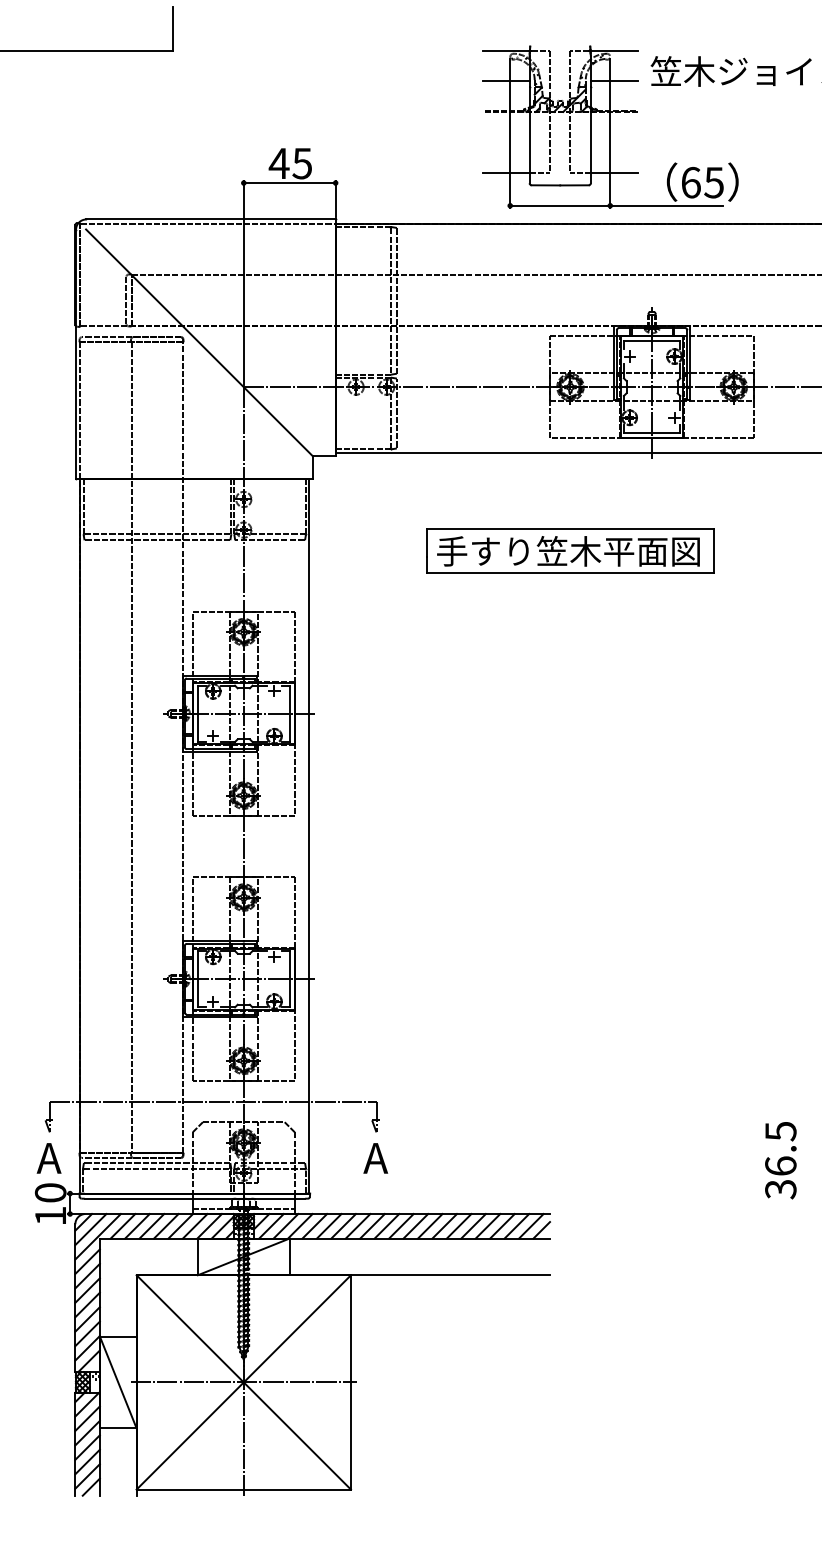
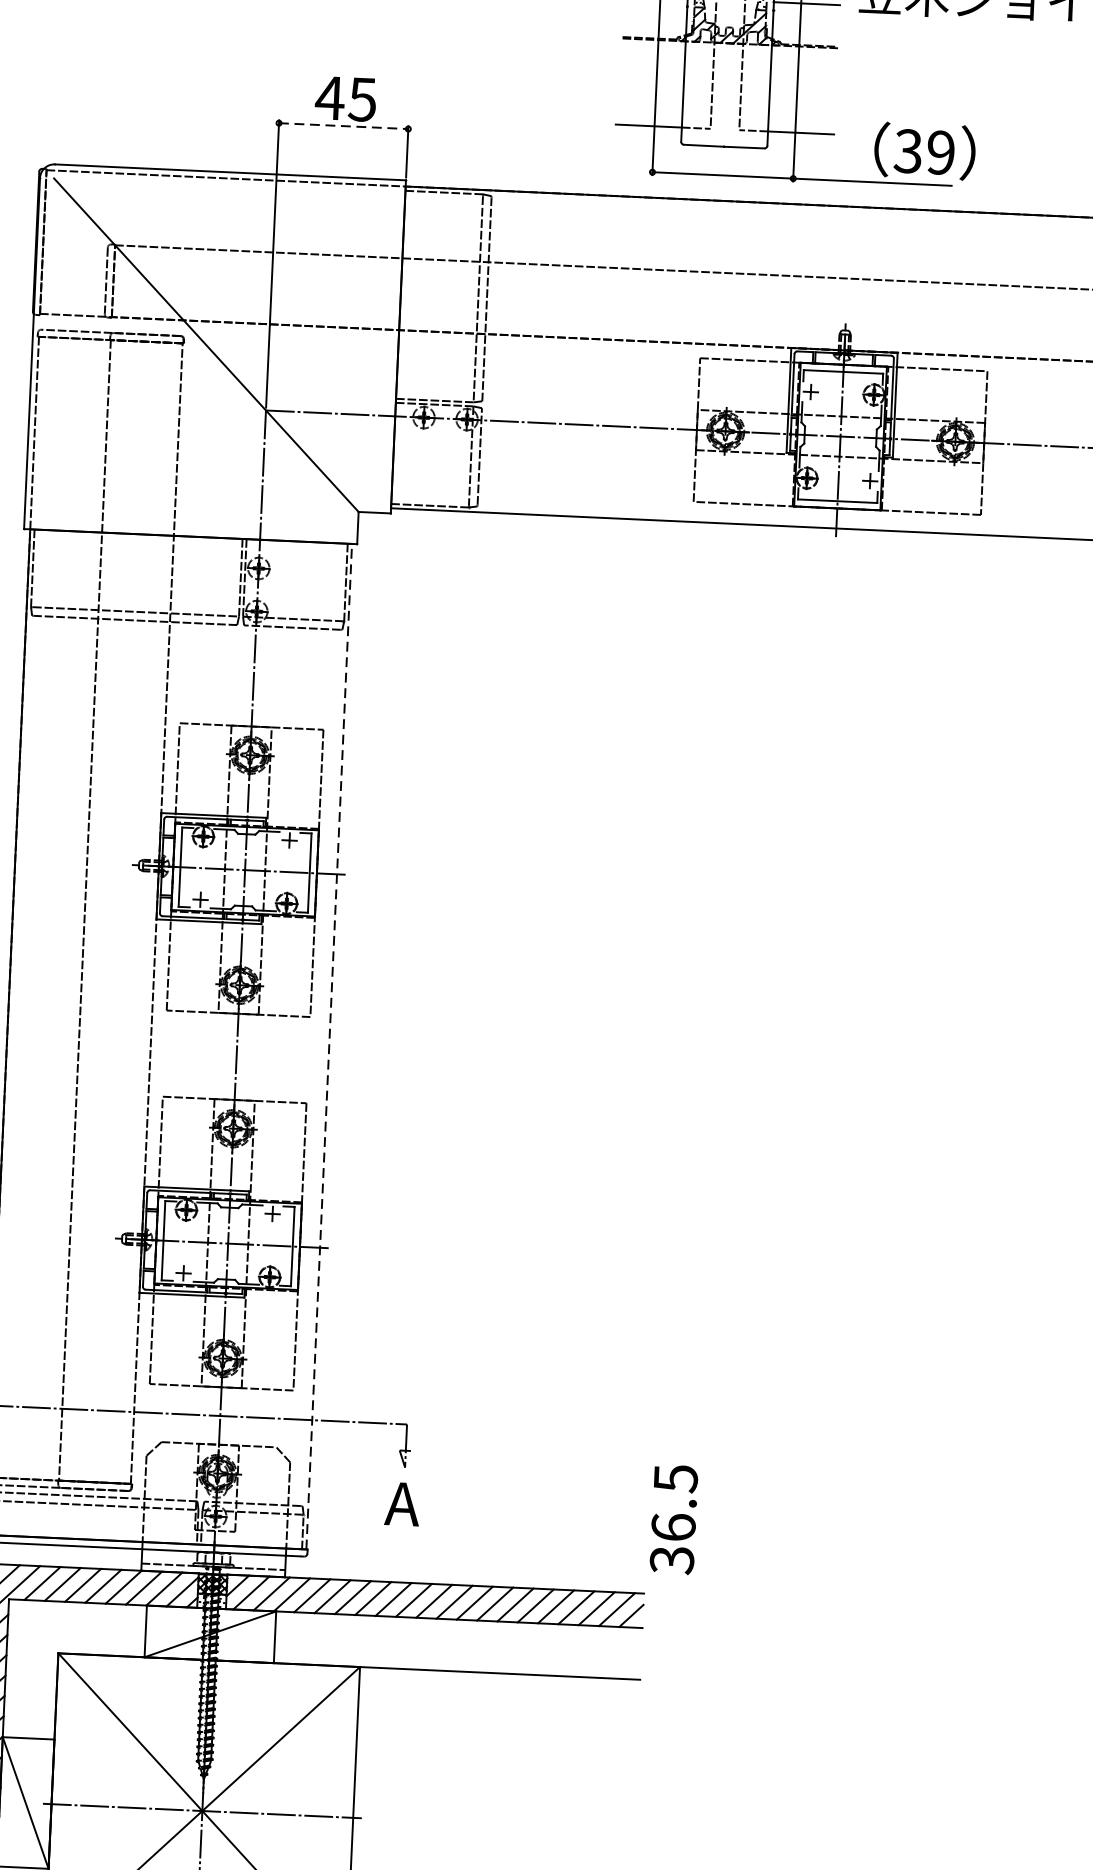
text: (702, 182) -> (924, 151), 65 -> 39
line: (289, 183) -> (343, 126), solid -> dashed
part: (570, 550) -> (715, 661), removed
line: (309, 835) -> (329, 1045), solid -> dashed
text: (780, 1160) -> (673, 1519), moved

